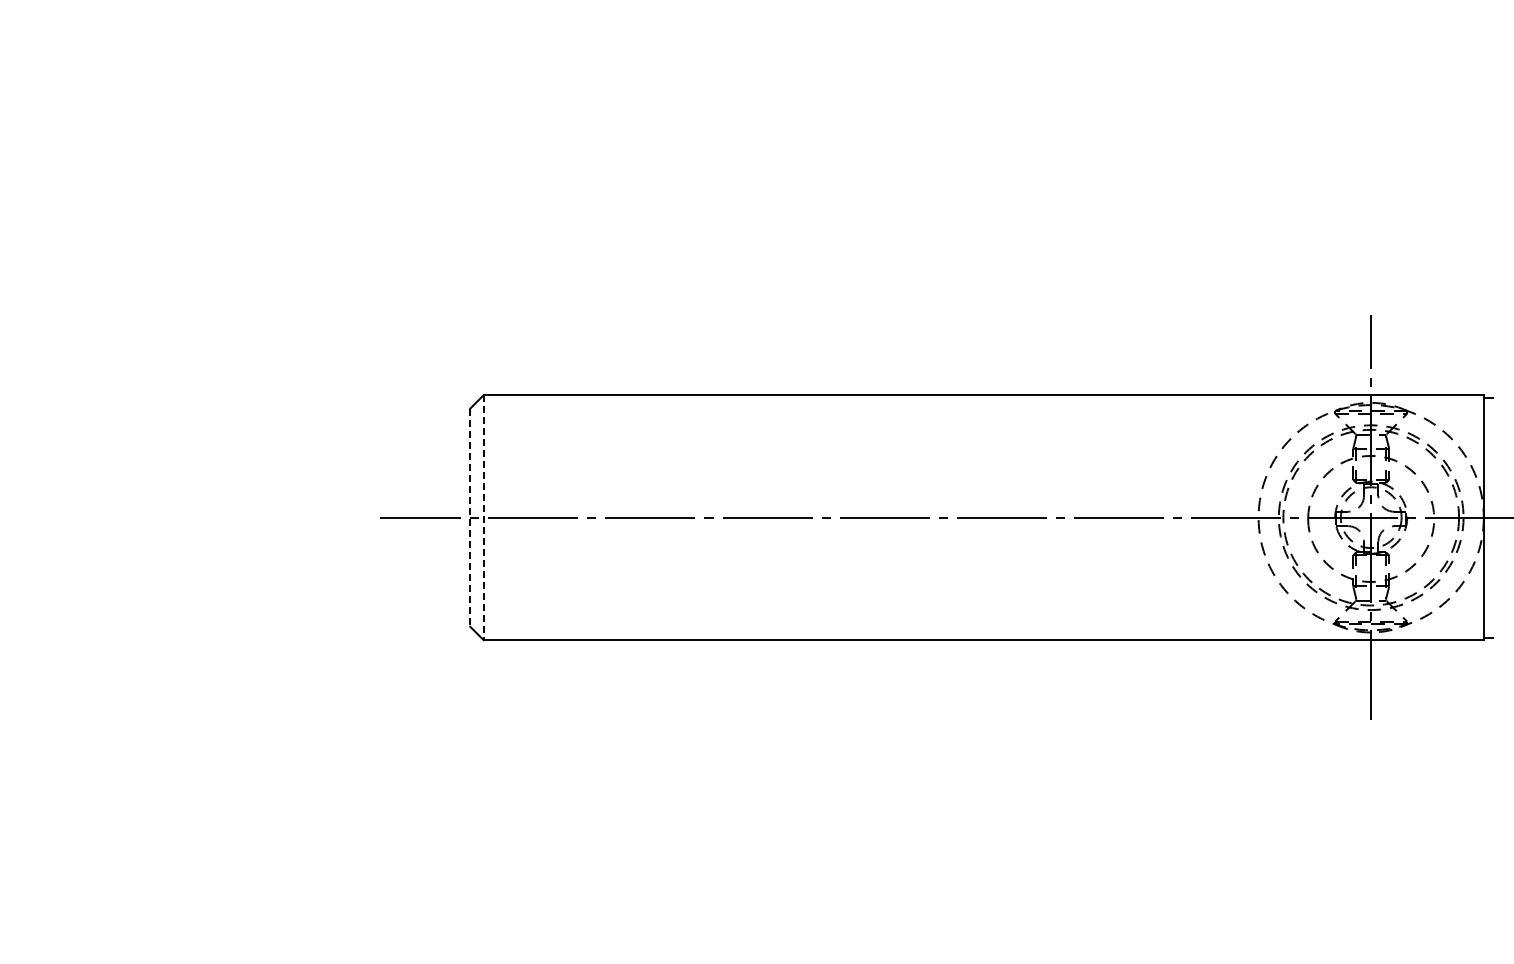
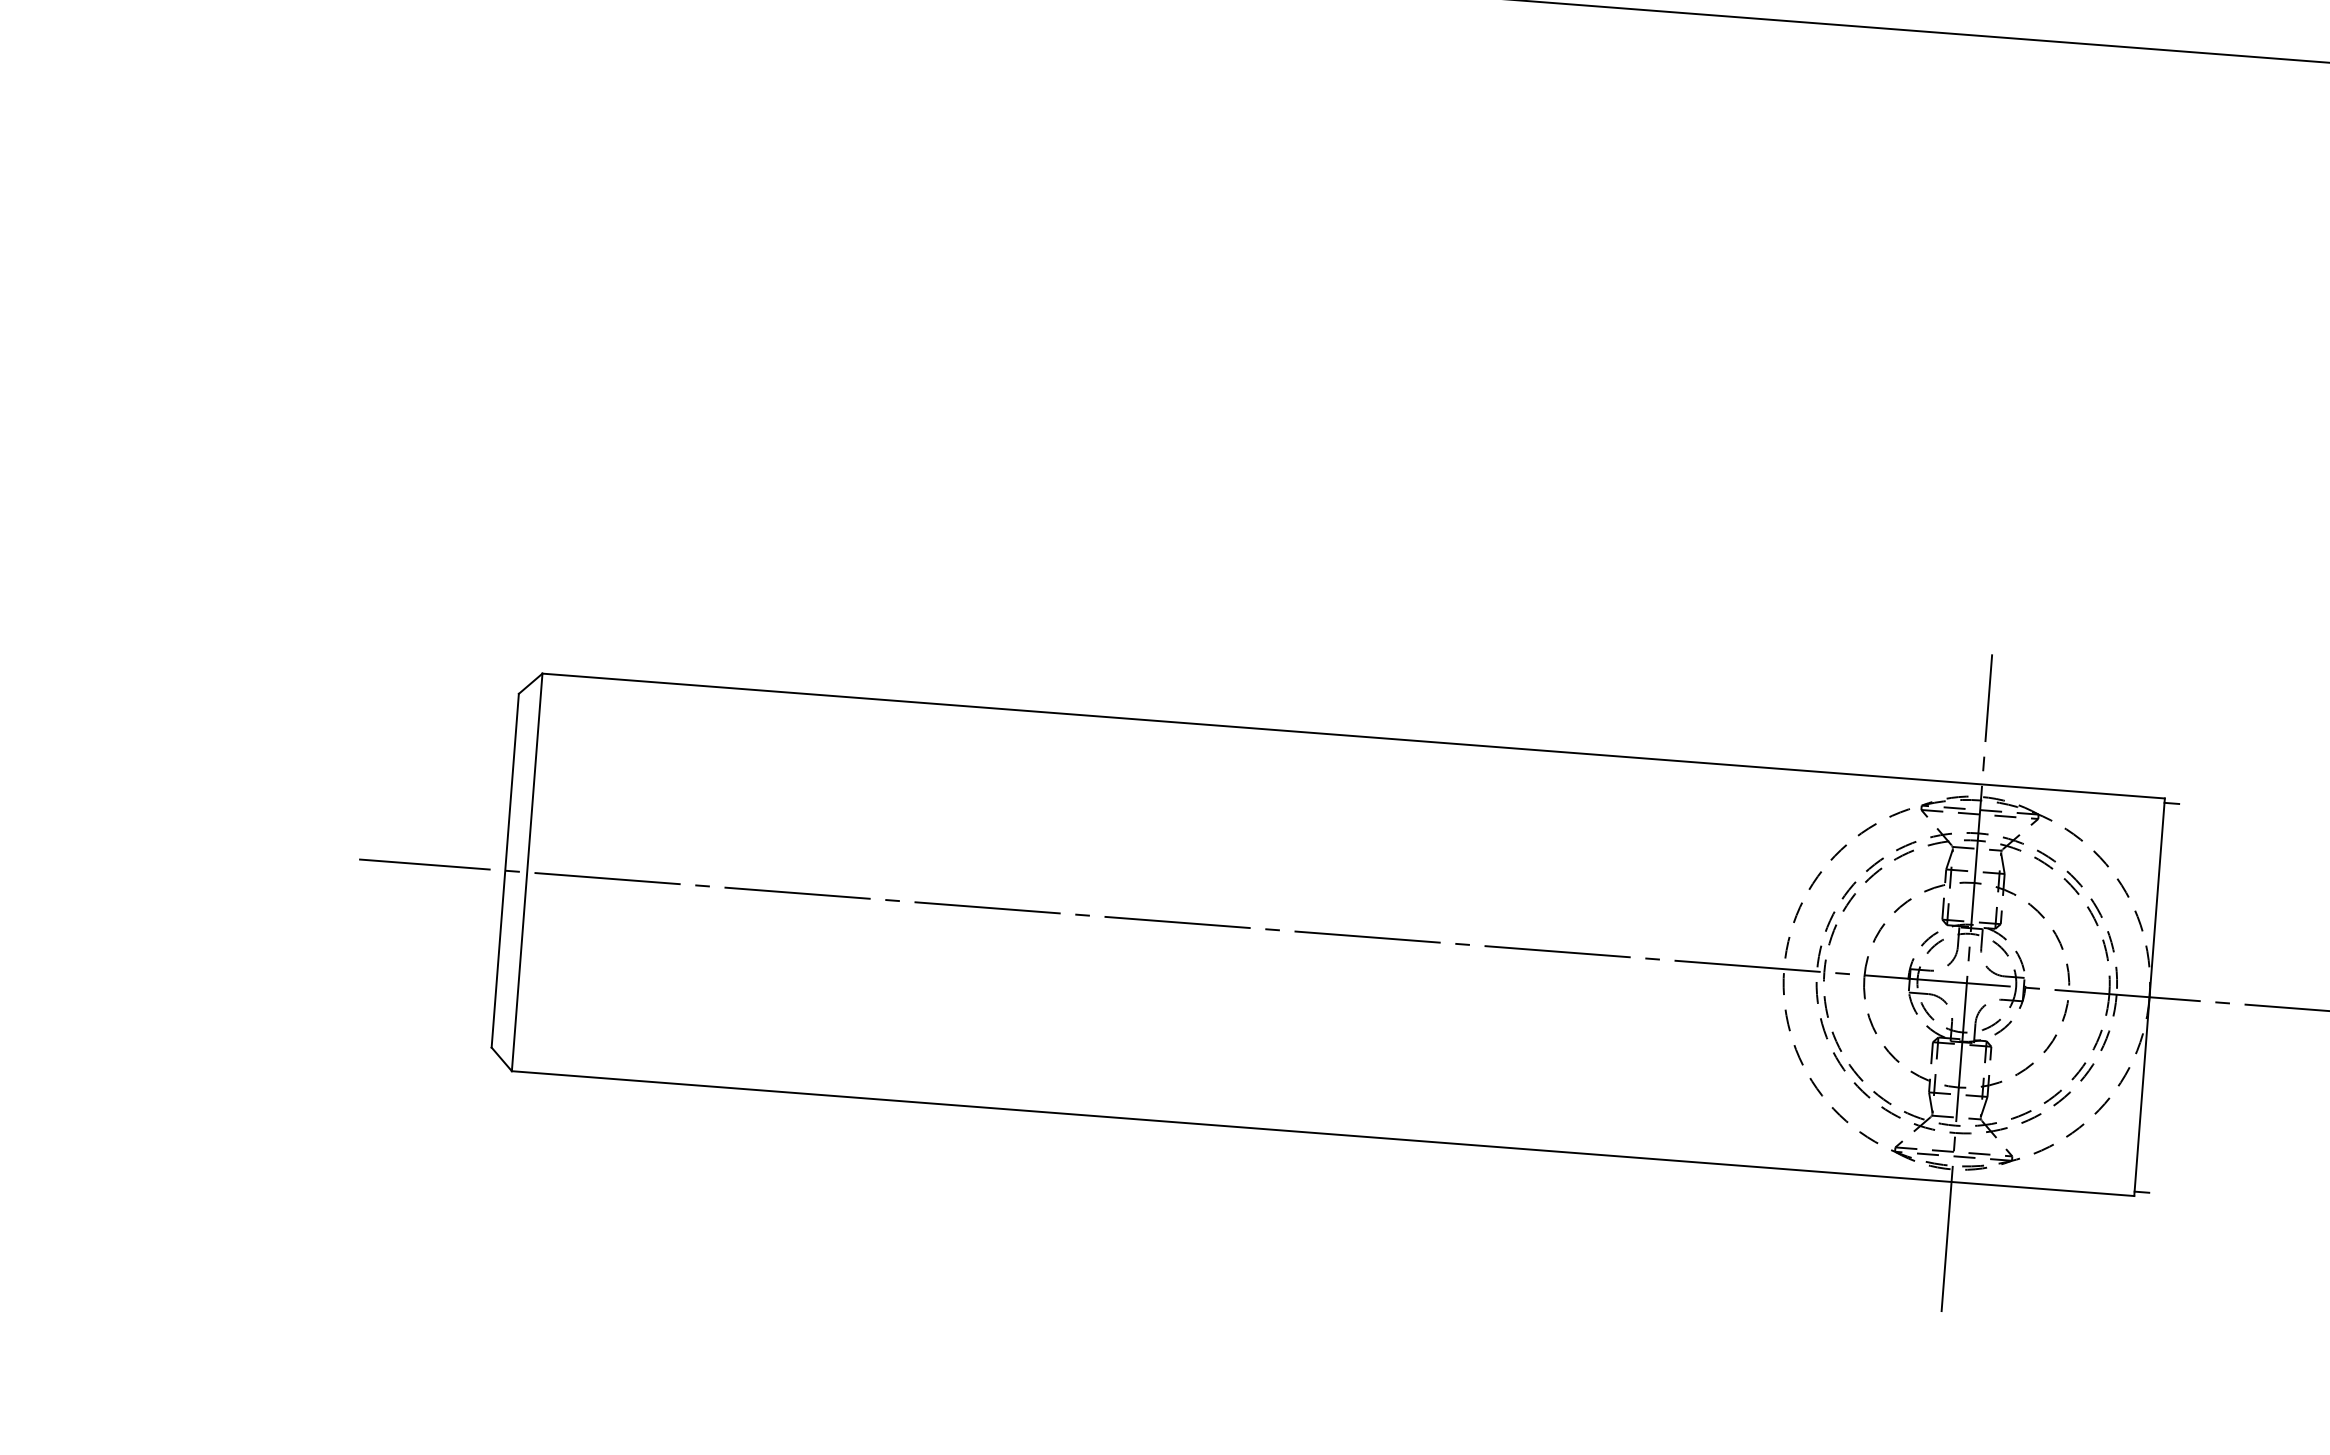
line: (483, 517) -> (526, 872), dashed -> solid
line: (470, 518) -> (505, 872), dashed -> solid

